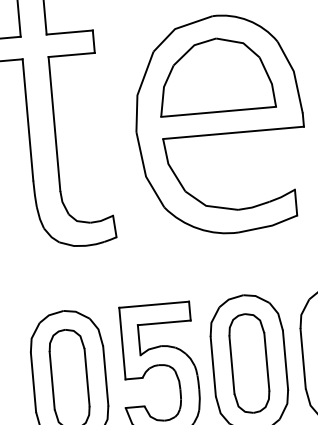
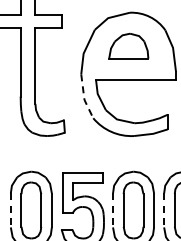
part: (215, 74) -> (128, 45), size x0.6
line: (145, 174) -> (84, 98), solid -> dashed
line: (303, 358) -> (164, 210), solid -> dashed
line: (214, 366) -> (113, 210), solid -> dashed
line: (32, 382) -> (10, 210), solid -> dashed

